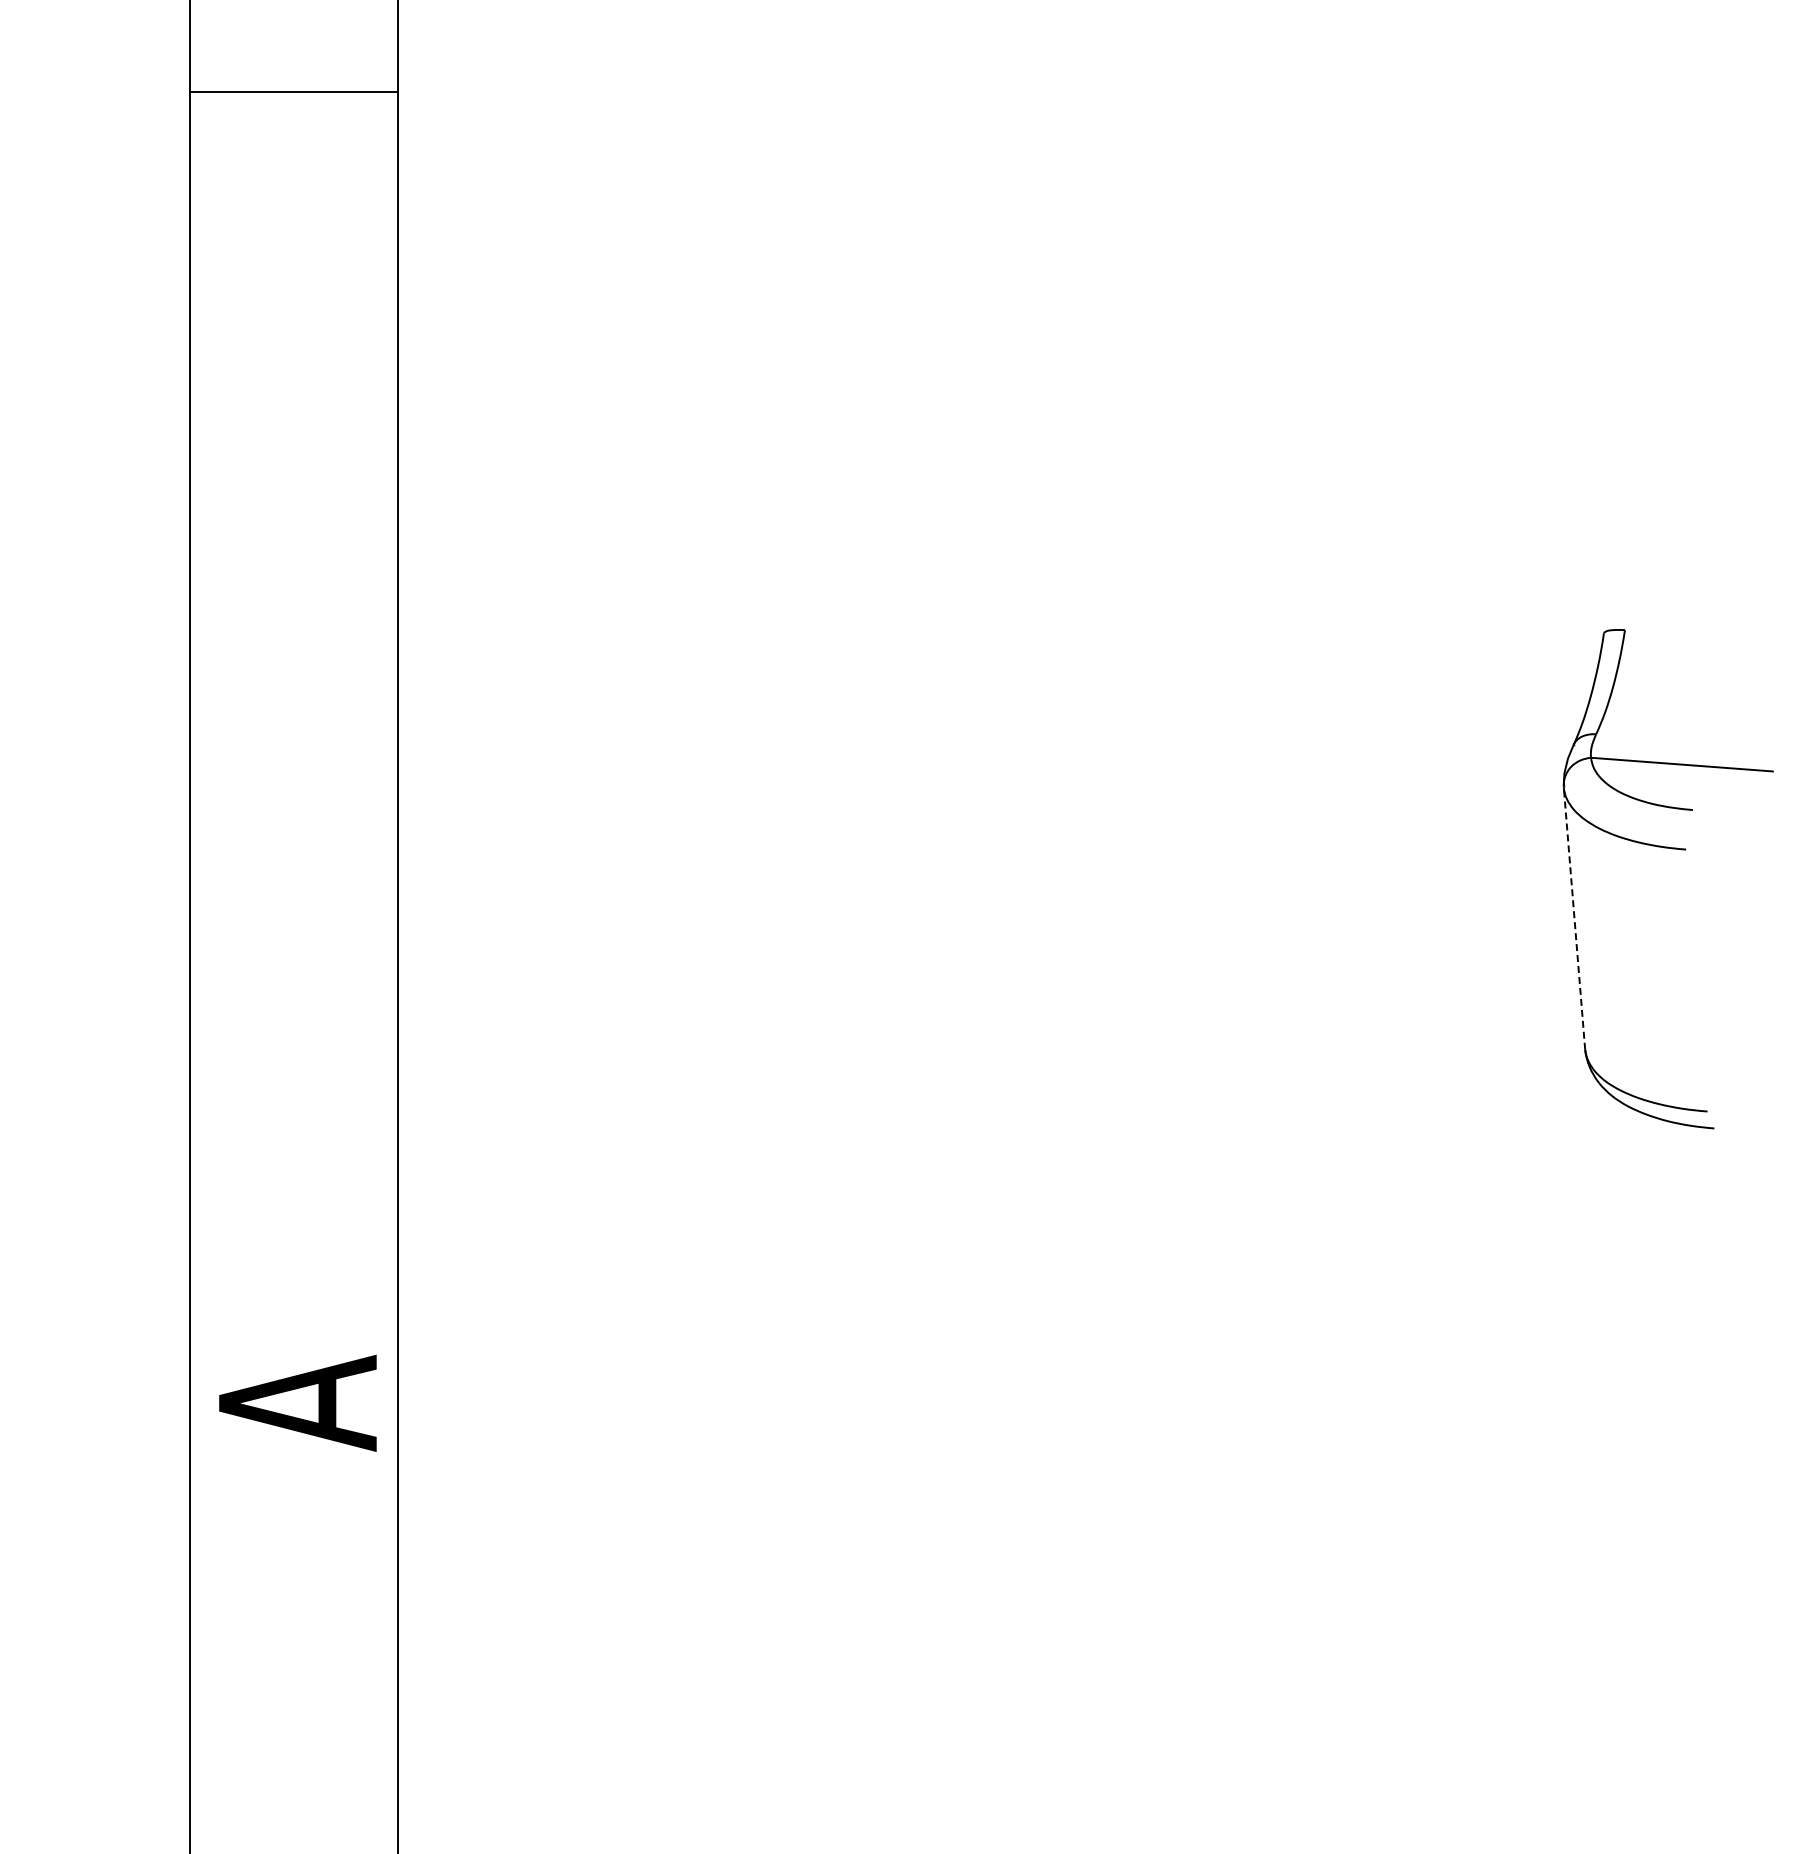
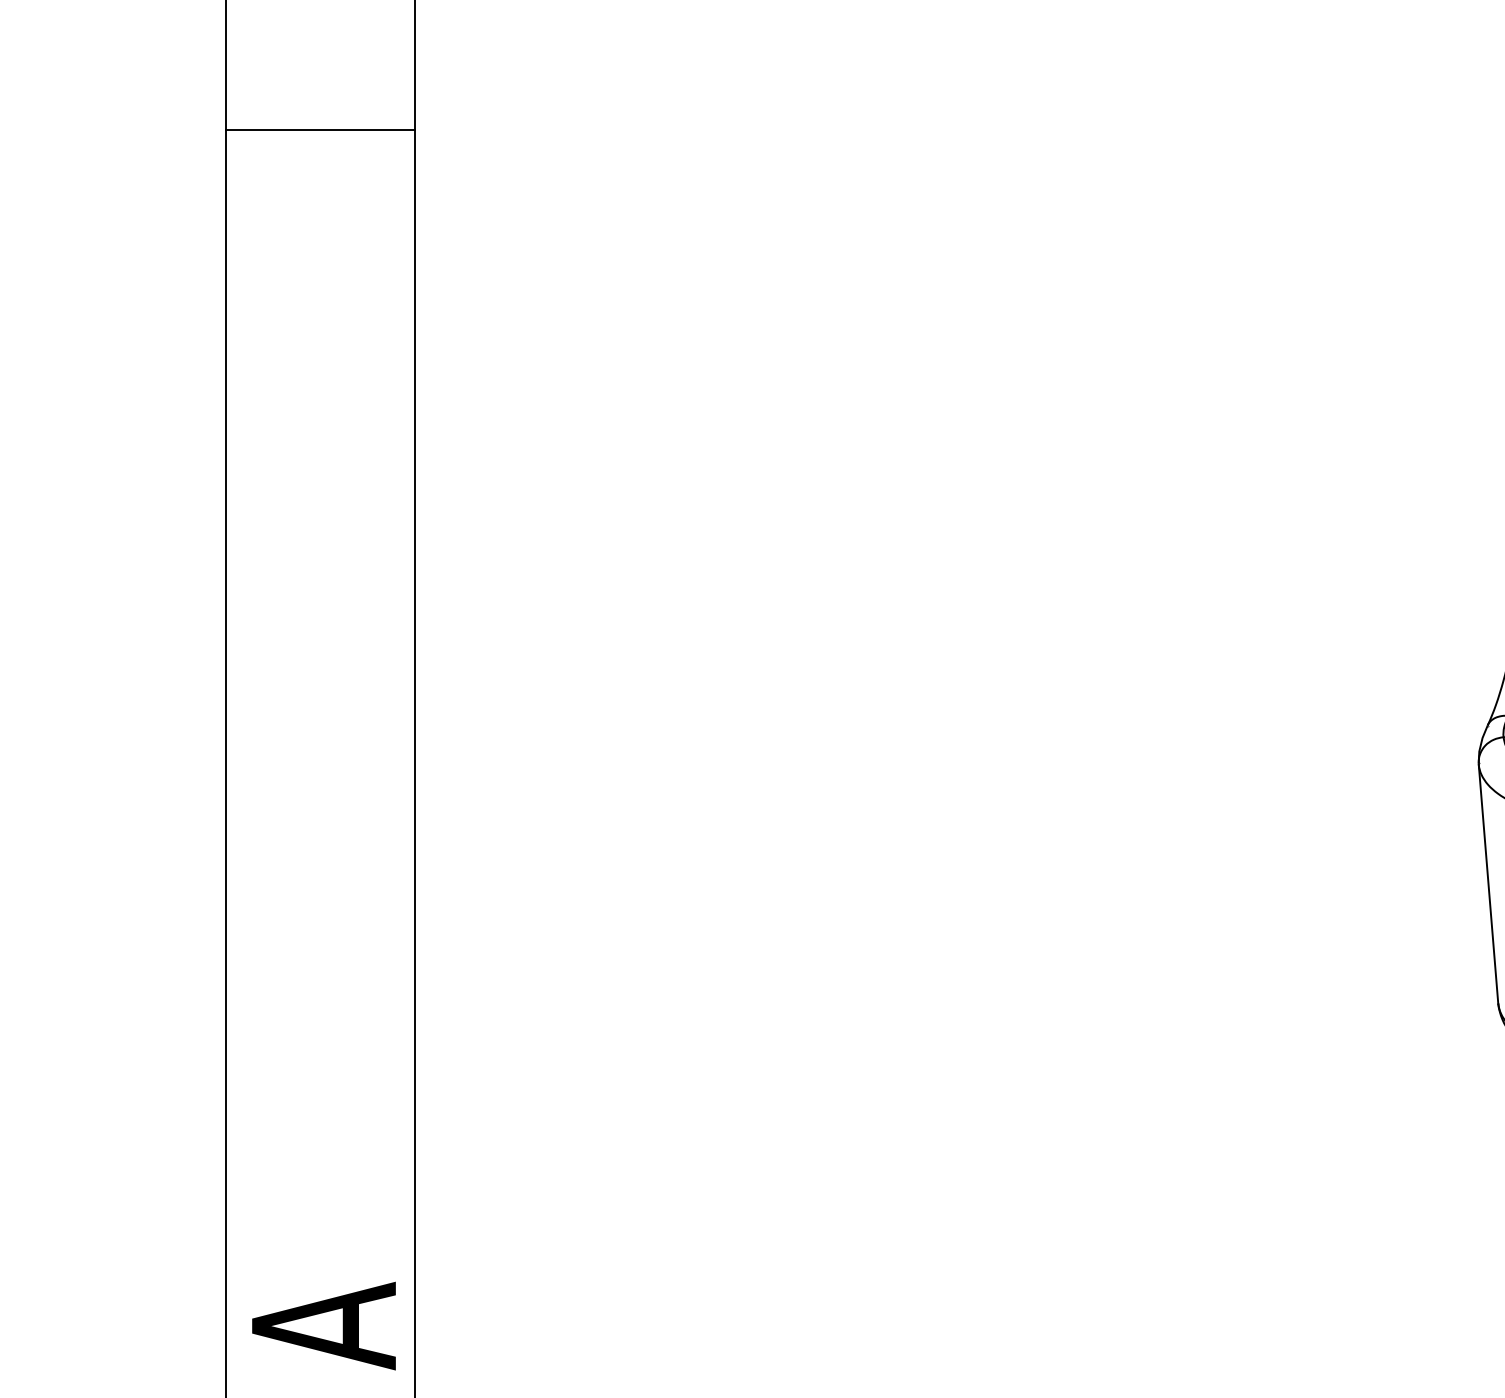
line: (1574, 918) -> (1488, 883), dashed -> solid

